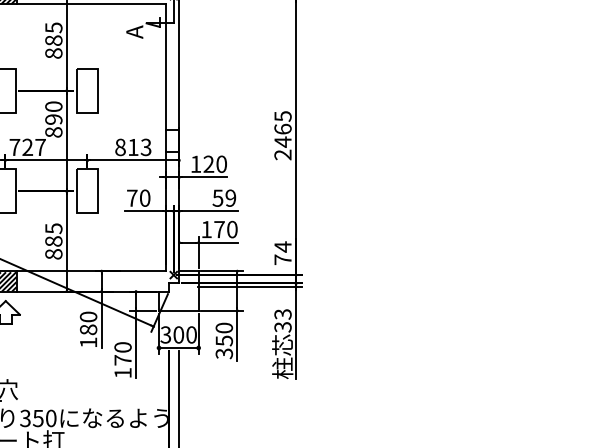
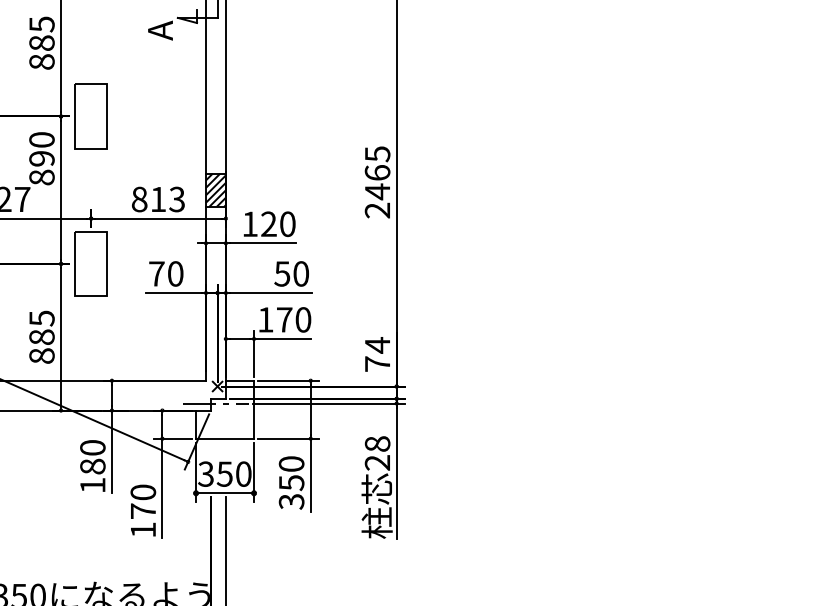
hatch: (172, 140) -> (215, 189), added
text: (230, 197) -> (300, 272), 59 -> 50
line: (172, 286) -> (215, 403), added
text: (282, 320) -> (376, 452), 33 -> 28
text: (178, 334) -> (224, 473), 300 -> 350

